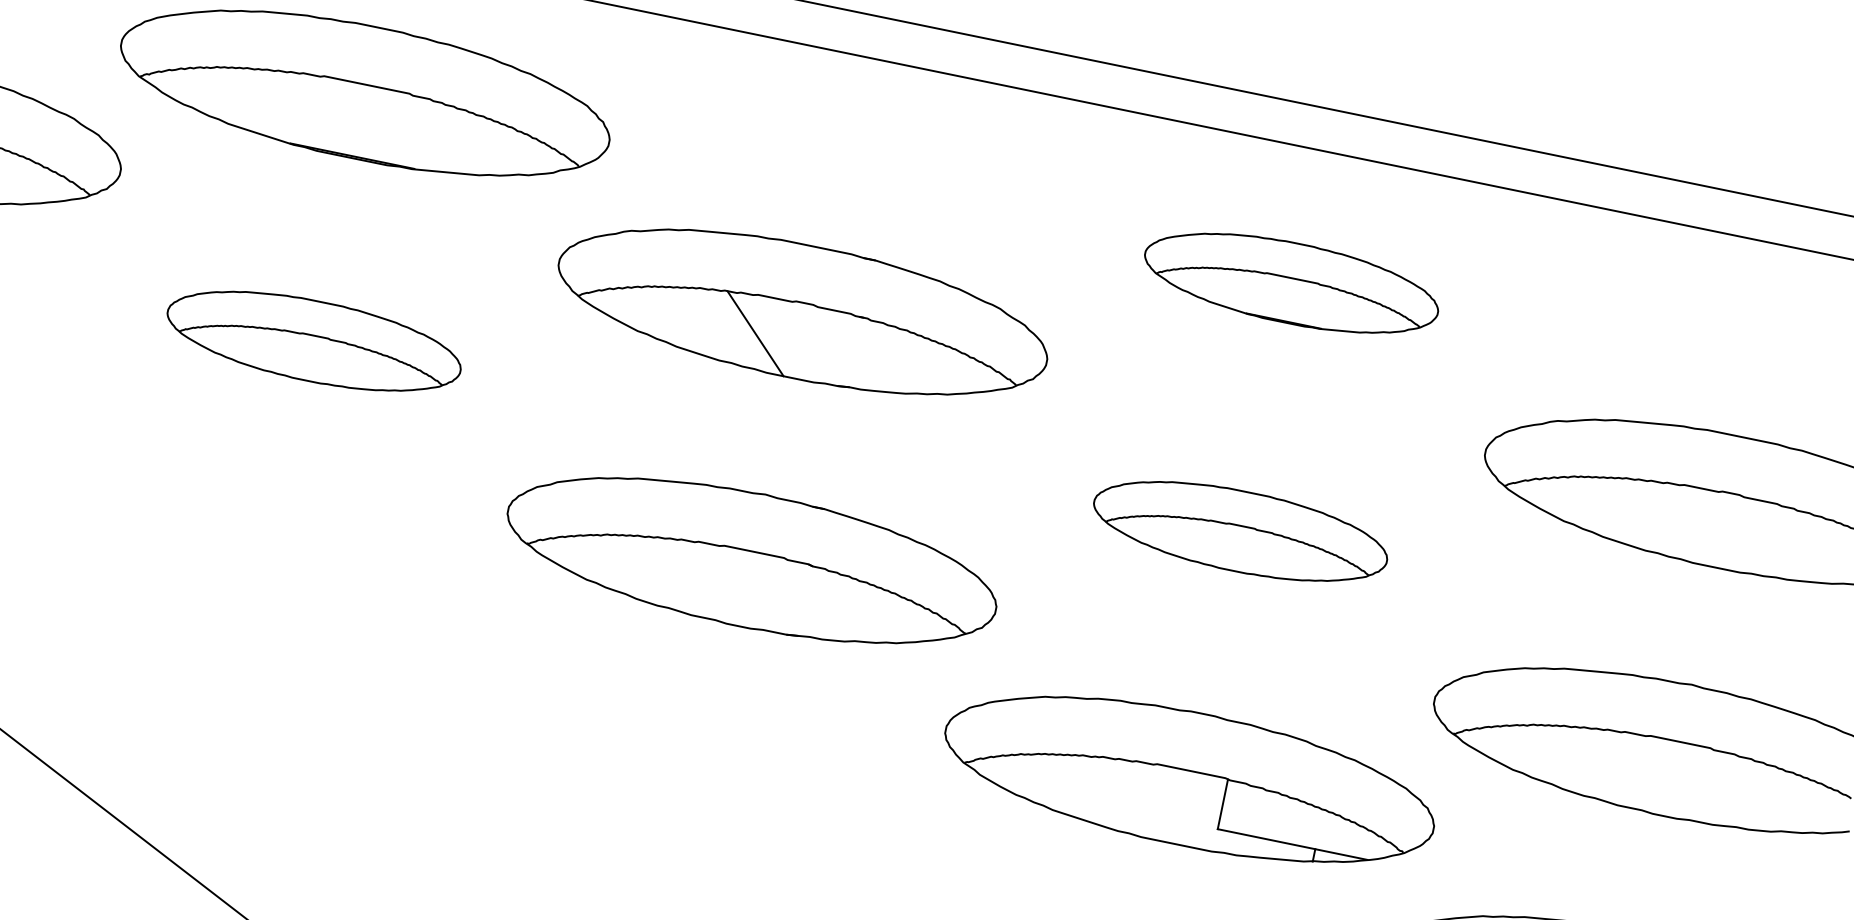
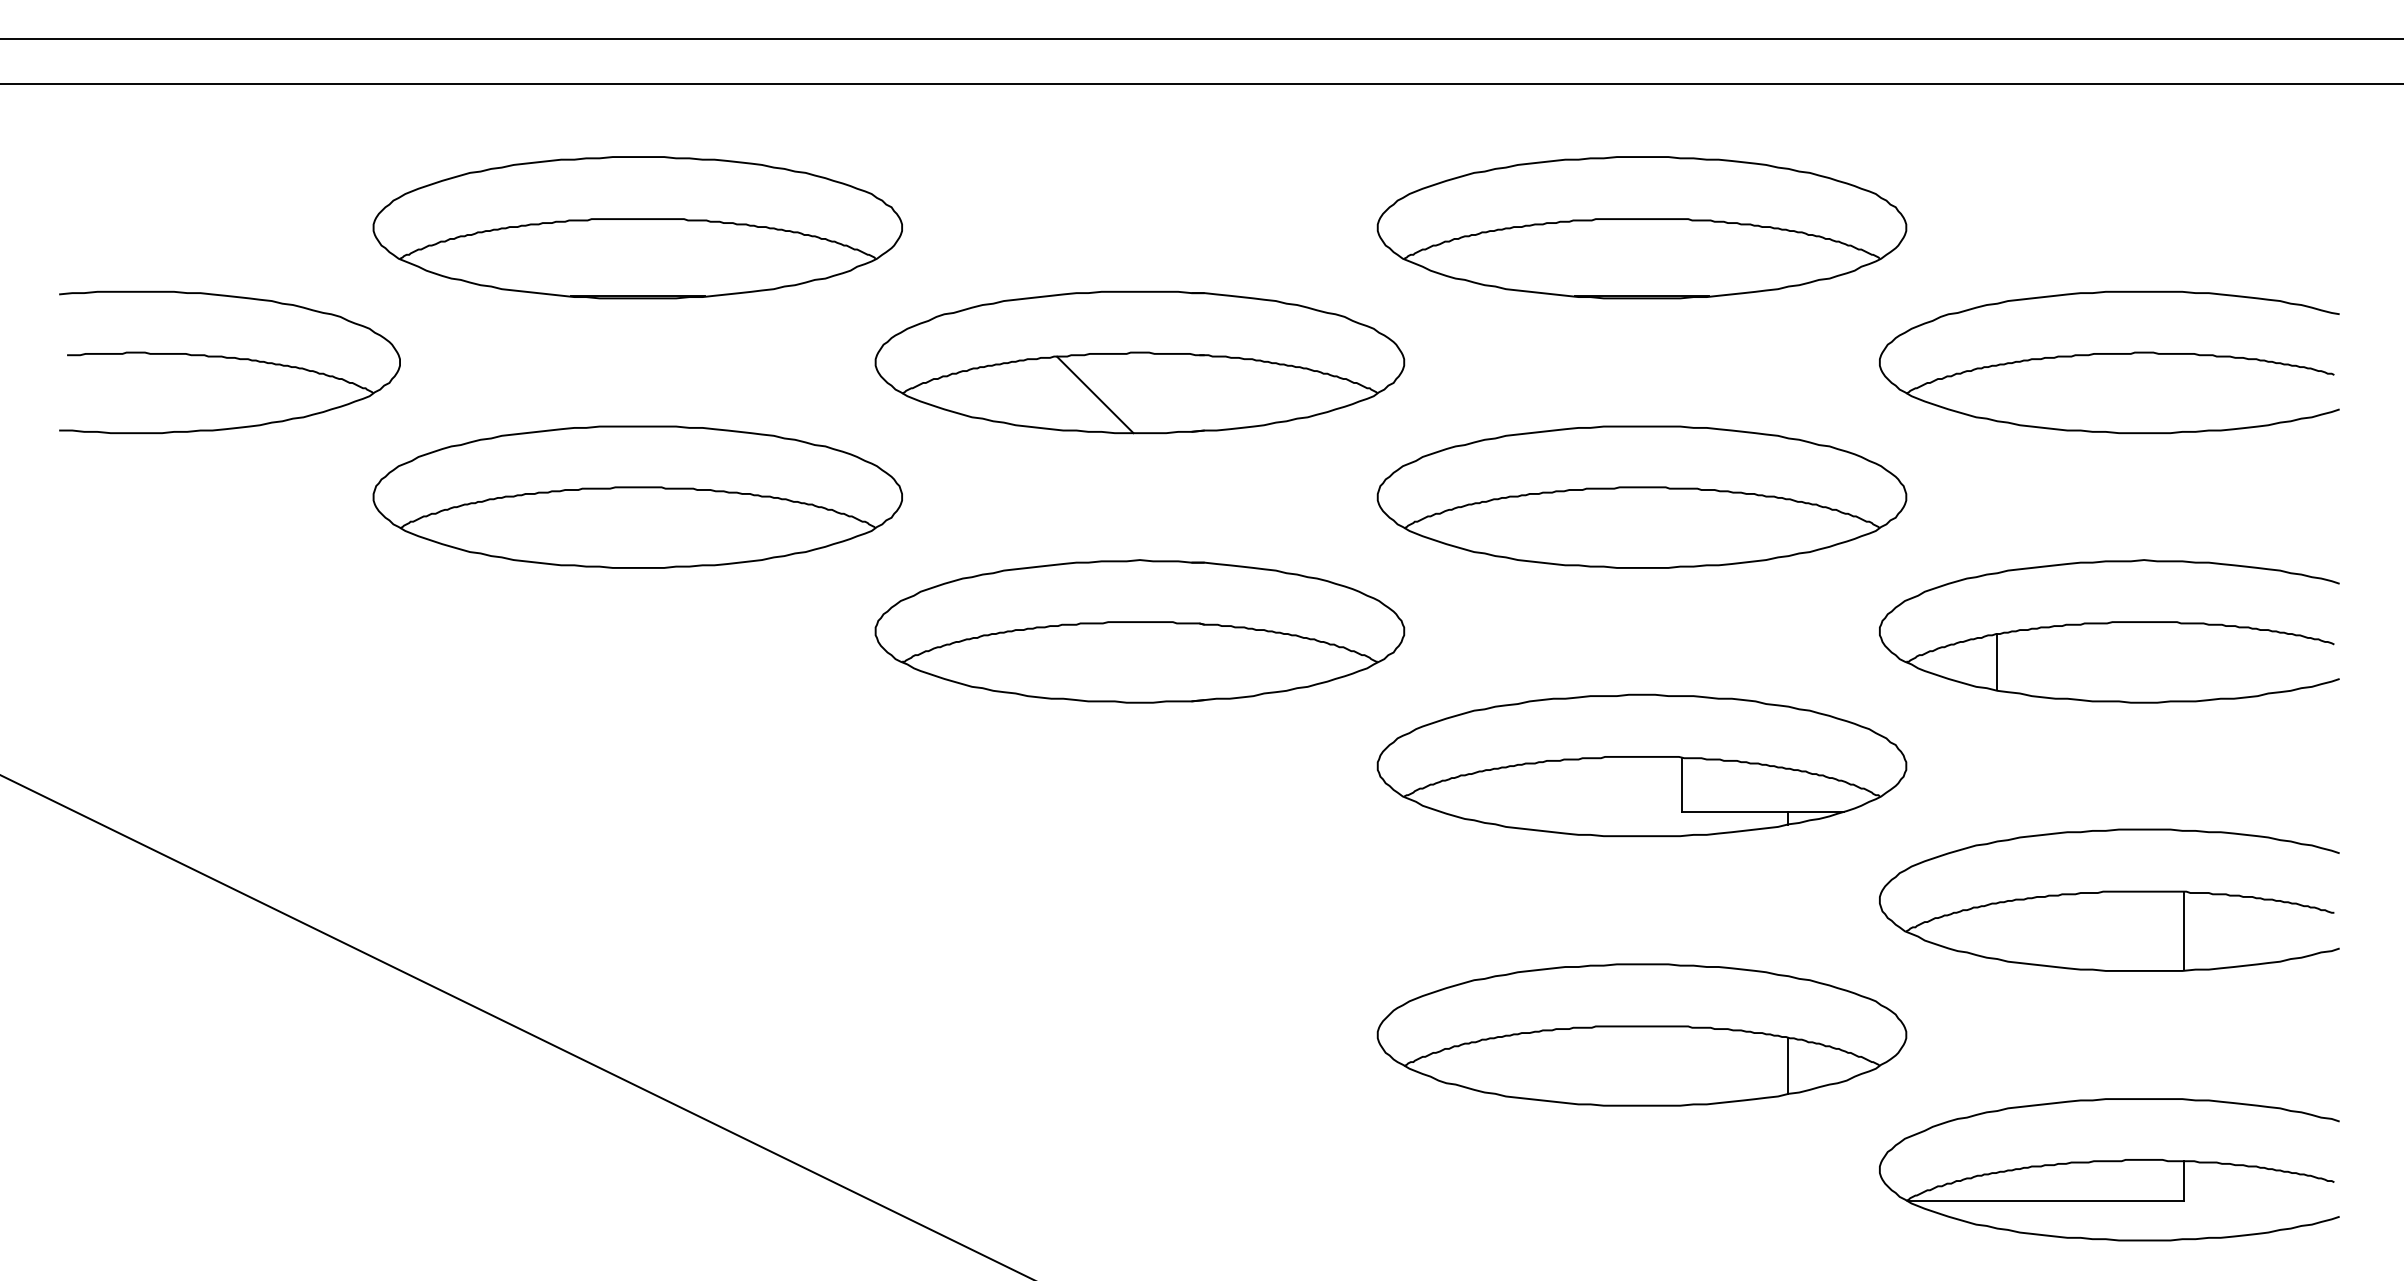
part: (1291, 282) -> (1641, 227), size x1.67
part: (314, 340) -> (637, 496), size x1.67
part: (1240, 530) -> (1641, 496), size x1.67
line: (1537, 751) -> (1997, 662), added

